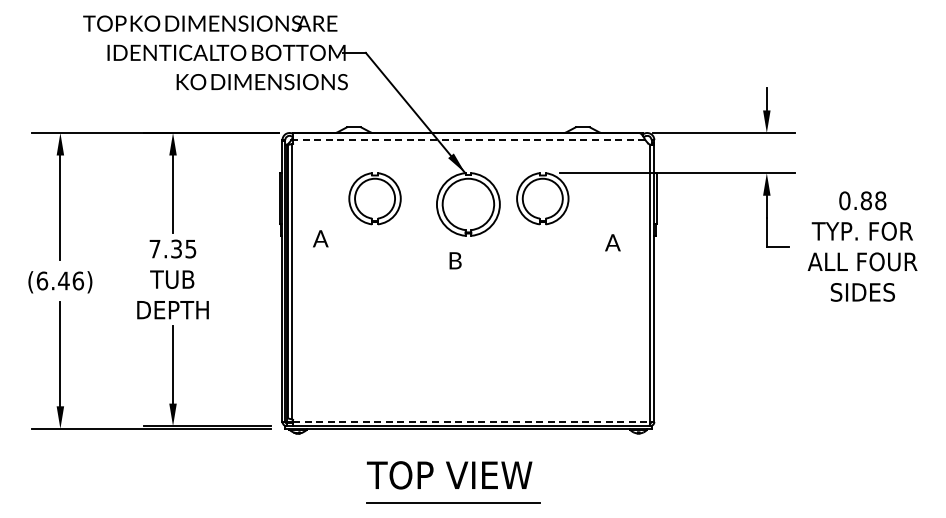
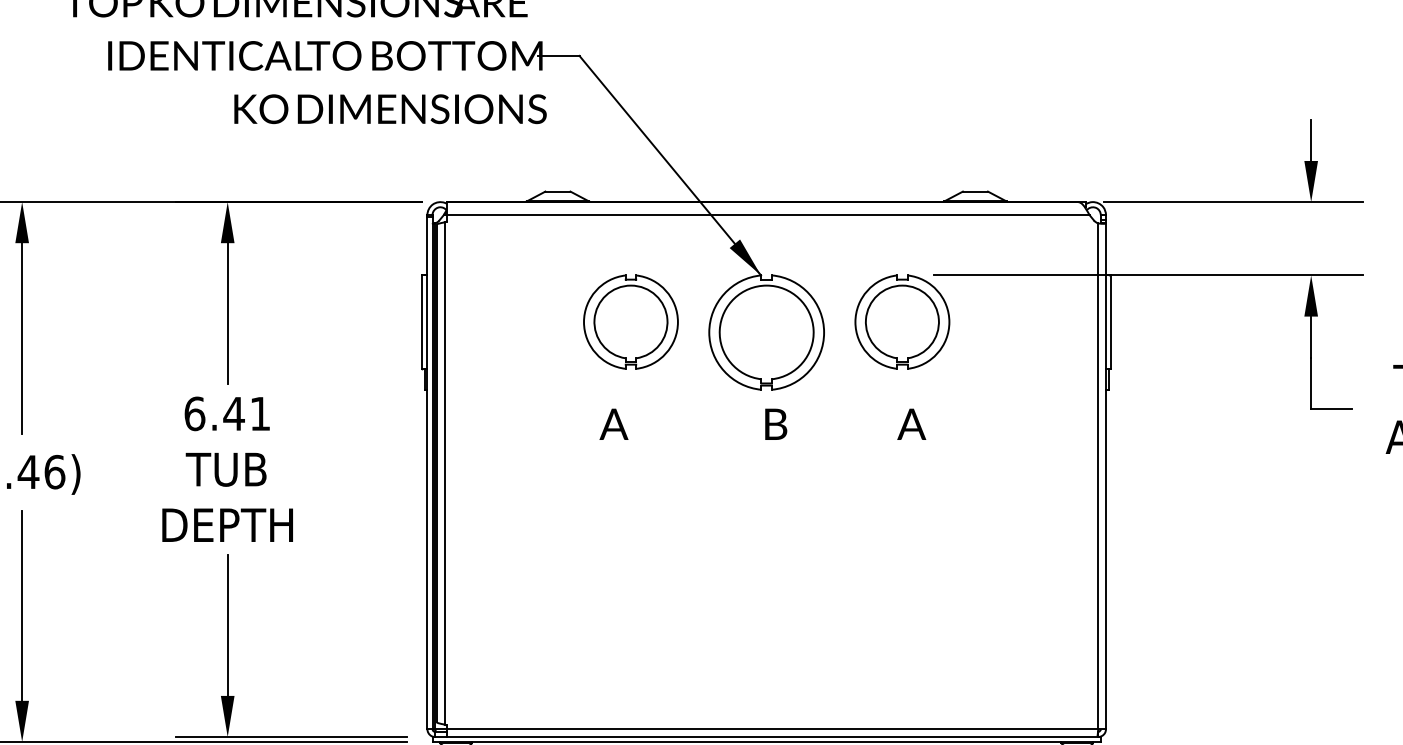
line: (468, 140) -> (766, 215), dashed -> solid
part: (374, 198) -> (629, 321), moved
text: (320, 238) -> (613, 423), moved
text: (612, 242) -> (910, 423), moved
text: (172, 248) -> (226, 412), 7.35 -> 6.41
text: (455, 260) -> (775, 423), moved
line: (471, 421) -> (772, 728), dashed -> solid

